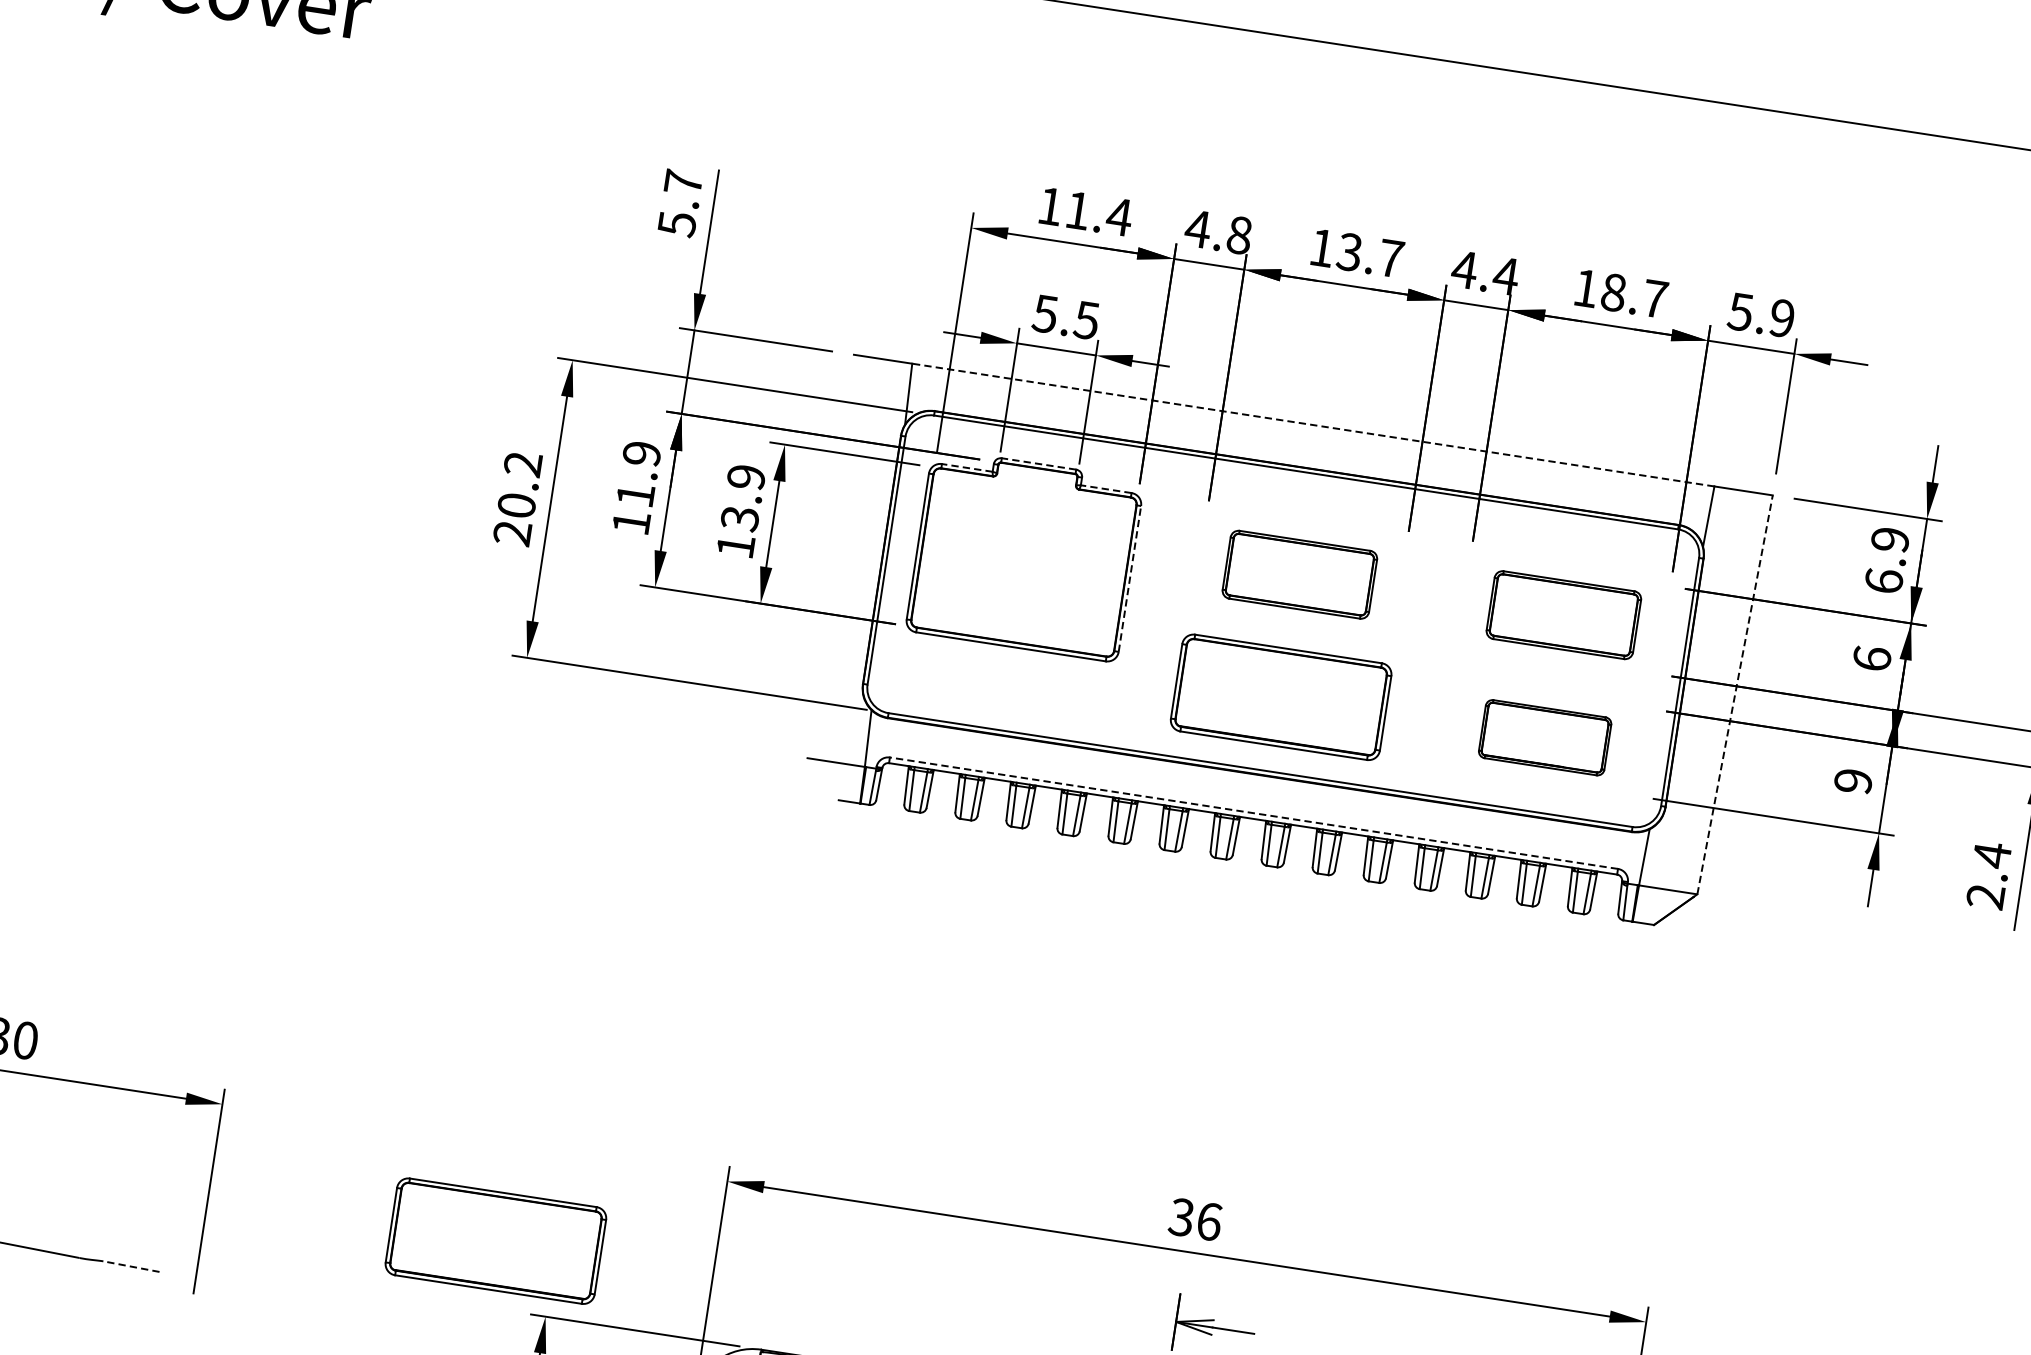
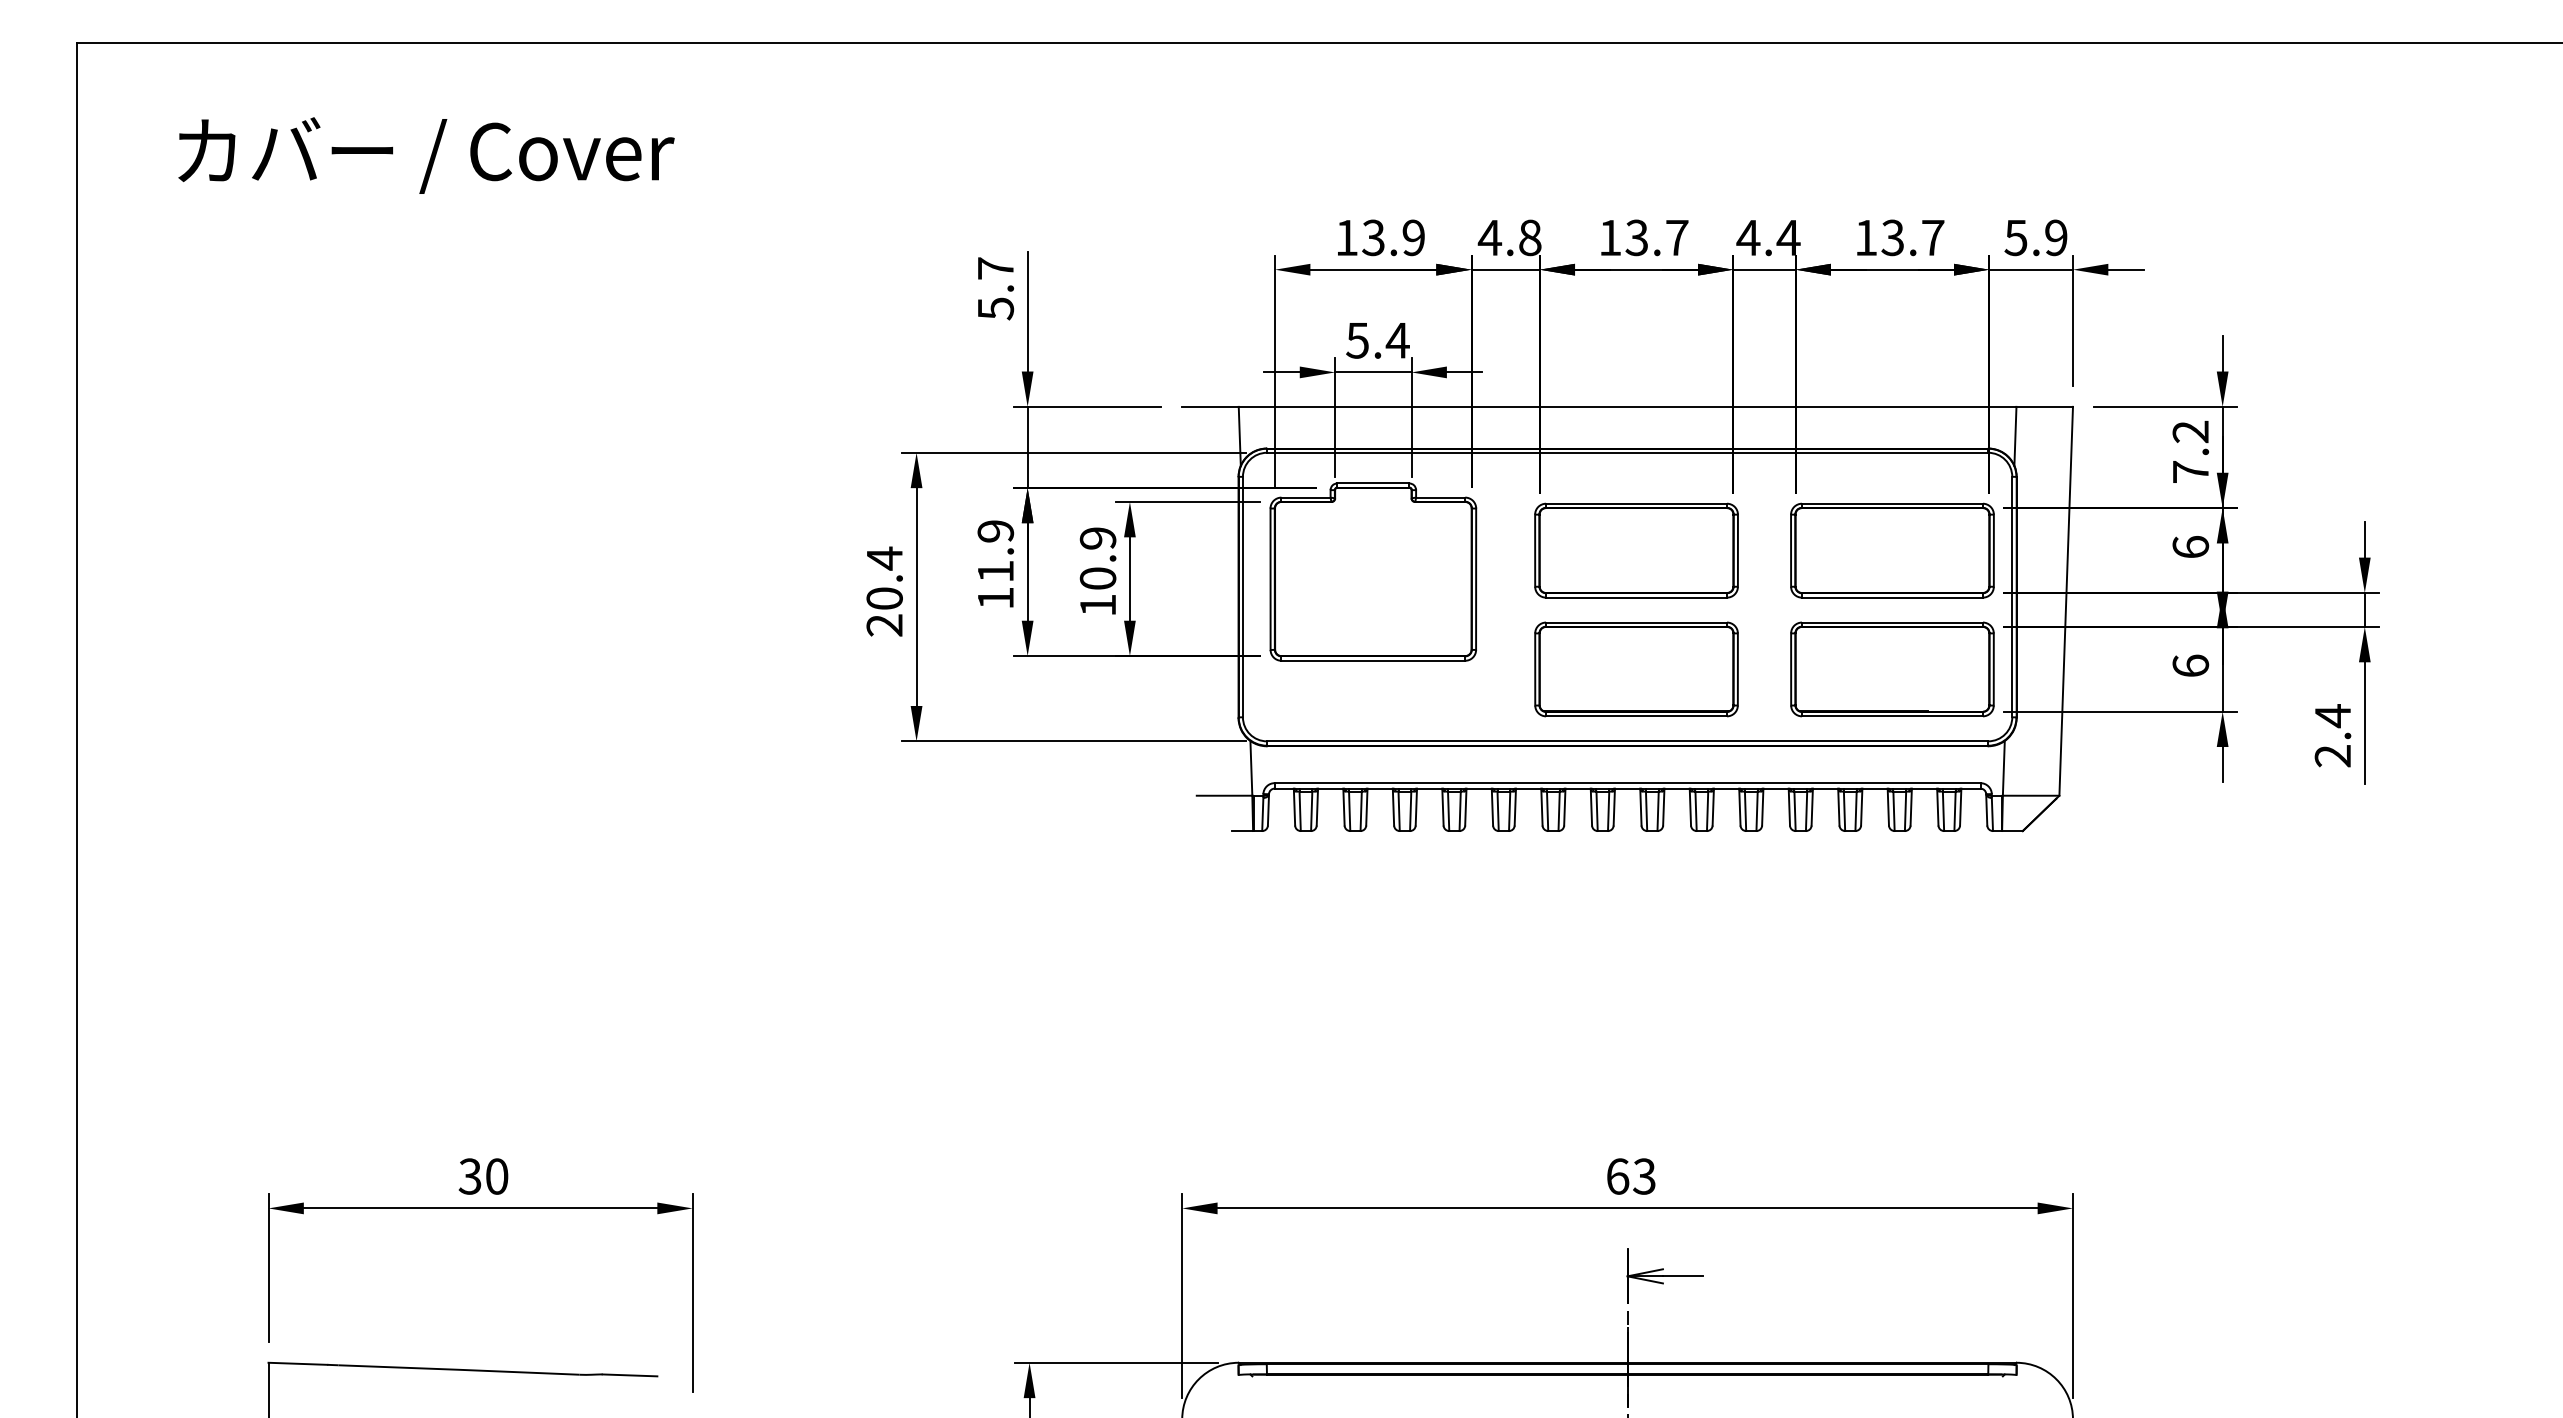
text: (1098, 213) -> (1393, 237), 11.4 -> 13.9
text: (1613, 292) -> (1892, 237), 18.7 -> 13.7
text: (1086, 320) -> (1397, 340), 5.5 -> 5.4
line: (1313, 424) -> (1627, 406), dashed -> solid
line: (1038, 463) -> (1372, 483), dashed -> solid
text: (522, 464) -> (884, 558), 20.2 -> 20.4
line: (967, 467) -> (1306, 497), dashed -> solid
line: (1106, 489) -> (1440, 497), dashed -> solid
text: (739, 518) -> (1097, 578), 13.9 -> 10.9
text: (1886, 559) -> (2190, 451), 6.9 -> 7.2
part: (1299, 574) -> (1636, 550), size x1.43
line: (1130, 579) -> (1476, 579), dashed -> solid
part: (1563, 615) -> (1892, 550), size x1.43
line: (1735, 695) -> (2066, 601), dashed -> solid
part: (1545, 737) -> (1892, 669), size x1.67
text: (1853, 780) -> (2190, 665), 9 -> 6
line: (1253, 813) -> (1627, 783), dashed -> solid
text: (1194, 1219) -> (1630, 1176), 36 -> 63
part: (495, 1241) -> (971, 1298), removed
line: (130, 1266) -> (629, 1375), dashed -> solid

